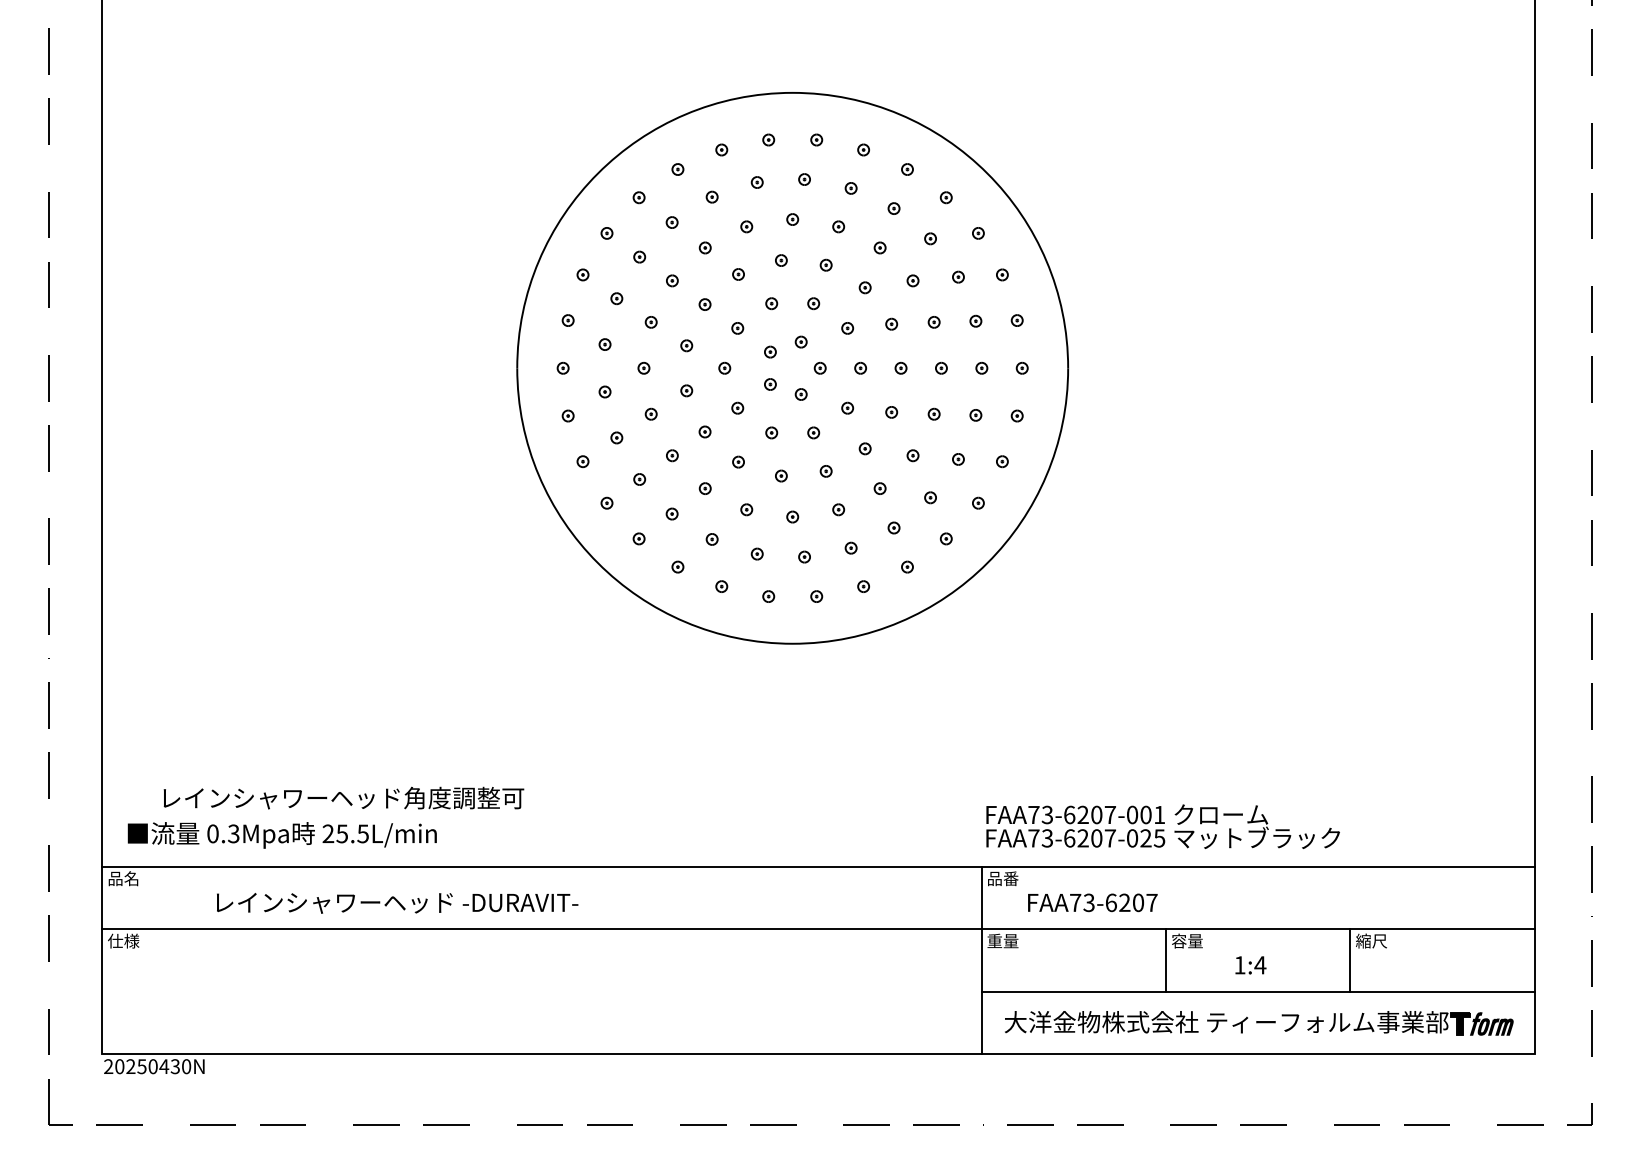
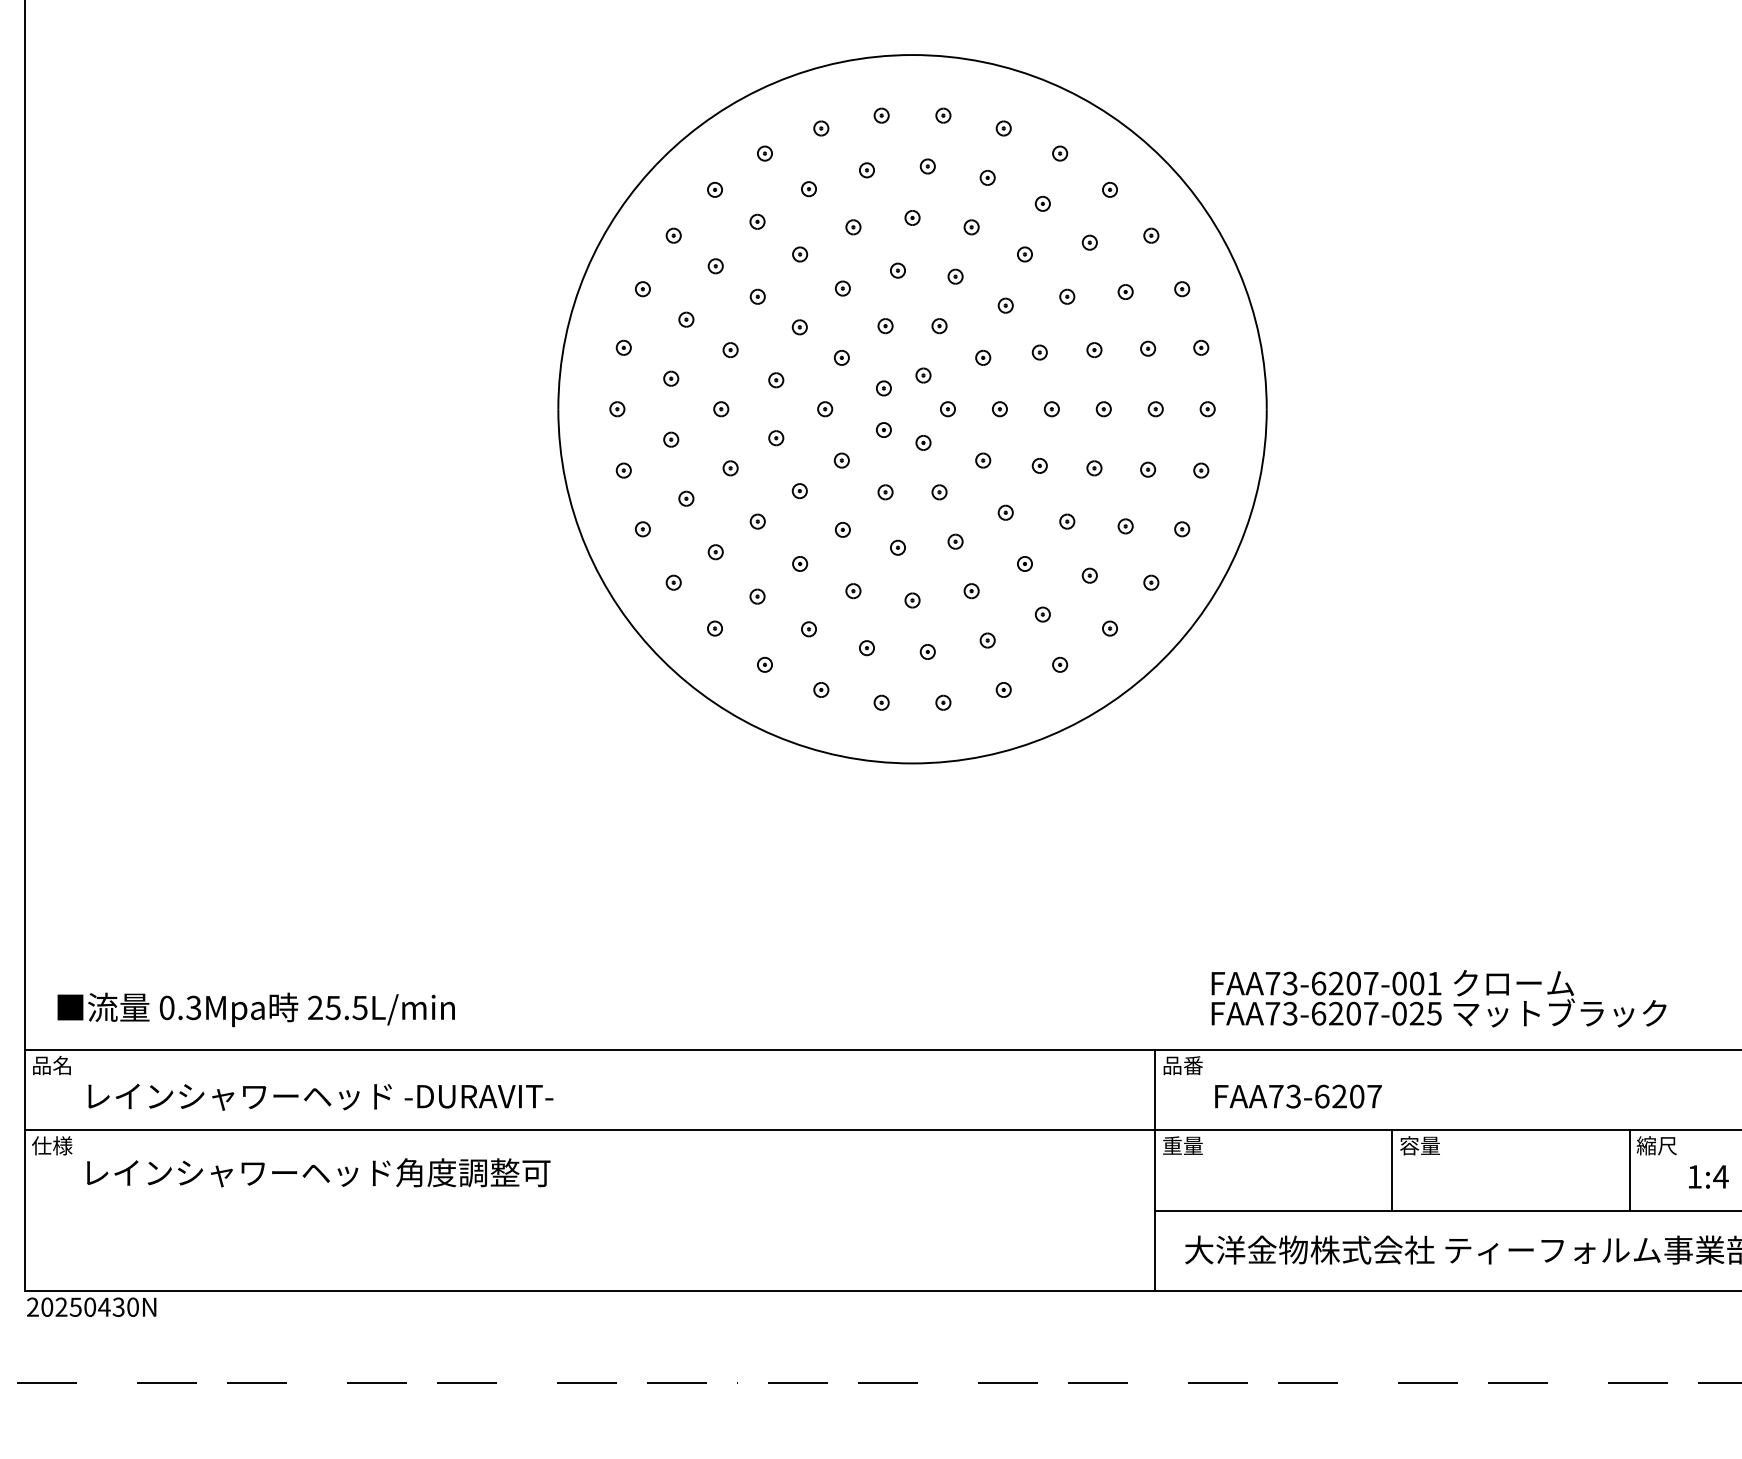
text: (343, 797) -> (318, 1172), moved
text: (1162, 826) -> (1438, 998), moved
text: (397, 903) -> (320, 1097), moved
text: (1250, 965) -> (1708, 1177), moved

